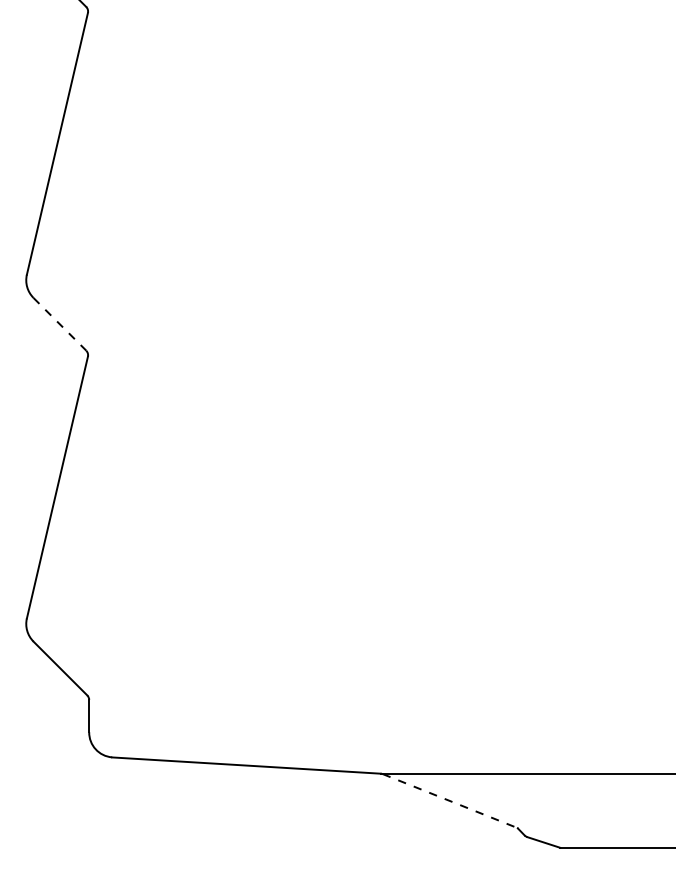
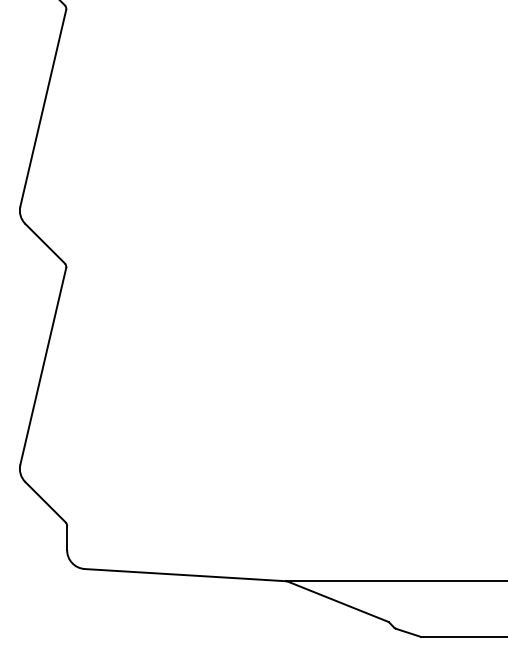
line: (60, 324) -> (45, 243), dashed -> solid
line: (450, 801) -> (338, 602), dashed -> solid

